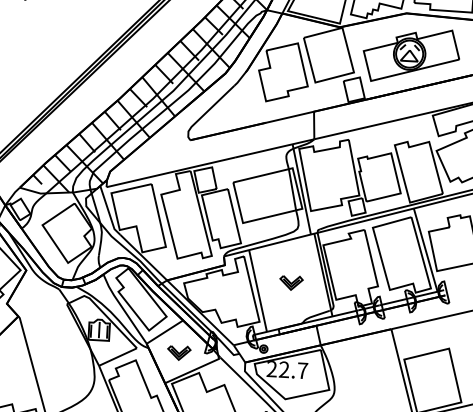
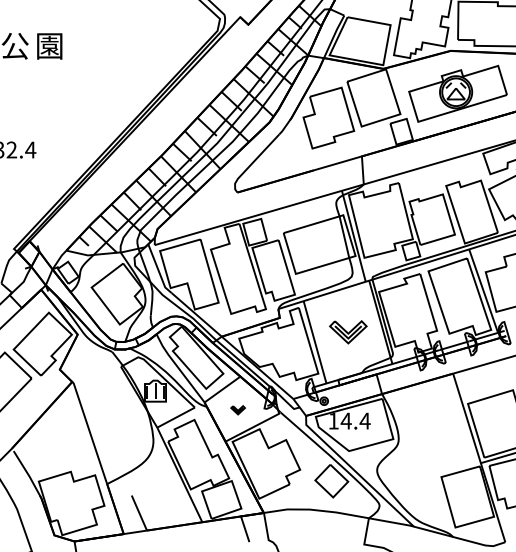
part: (291, 283) -> (348, 332), size x1.6
part: (178, 353) -> (237, 410), size x0.6
text: (287, 369) -> (349, 420), 22.7 -> 14.4

